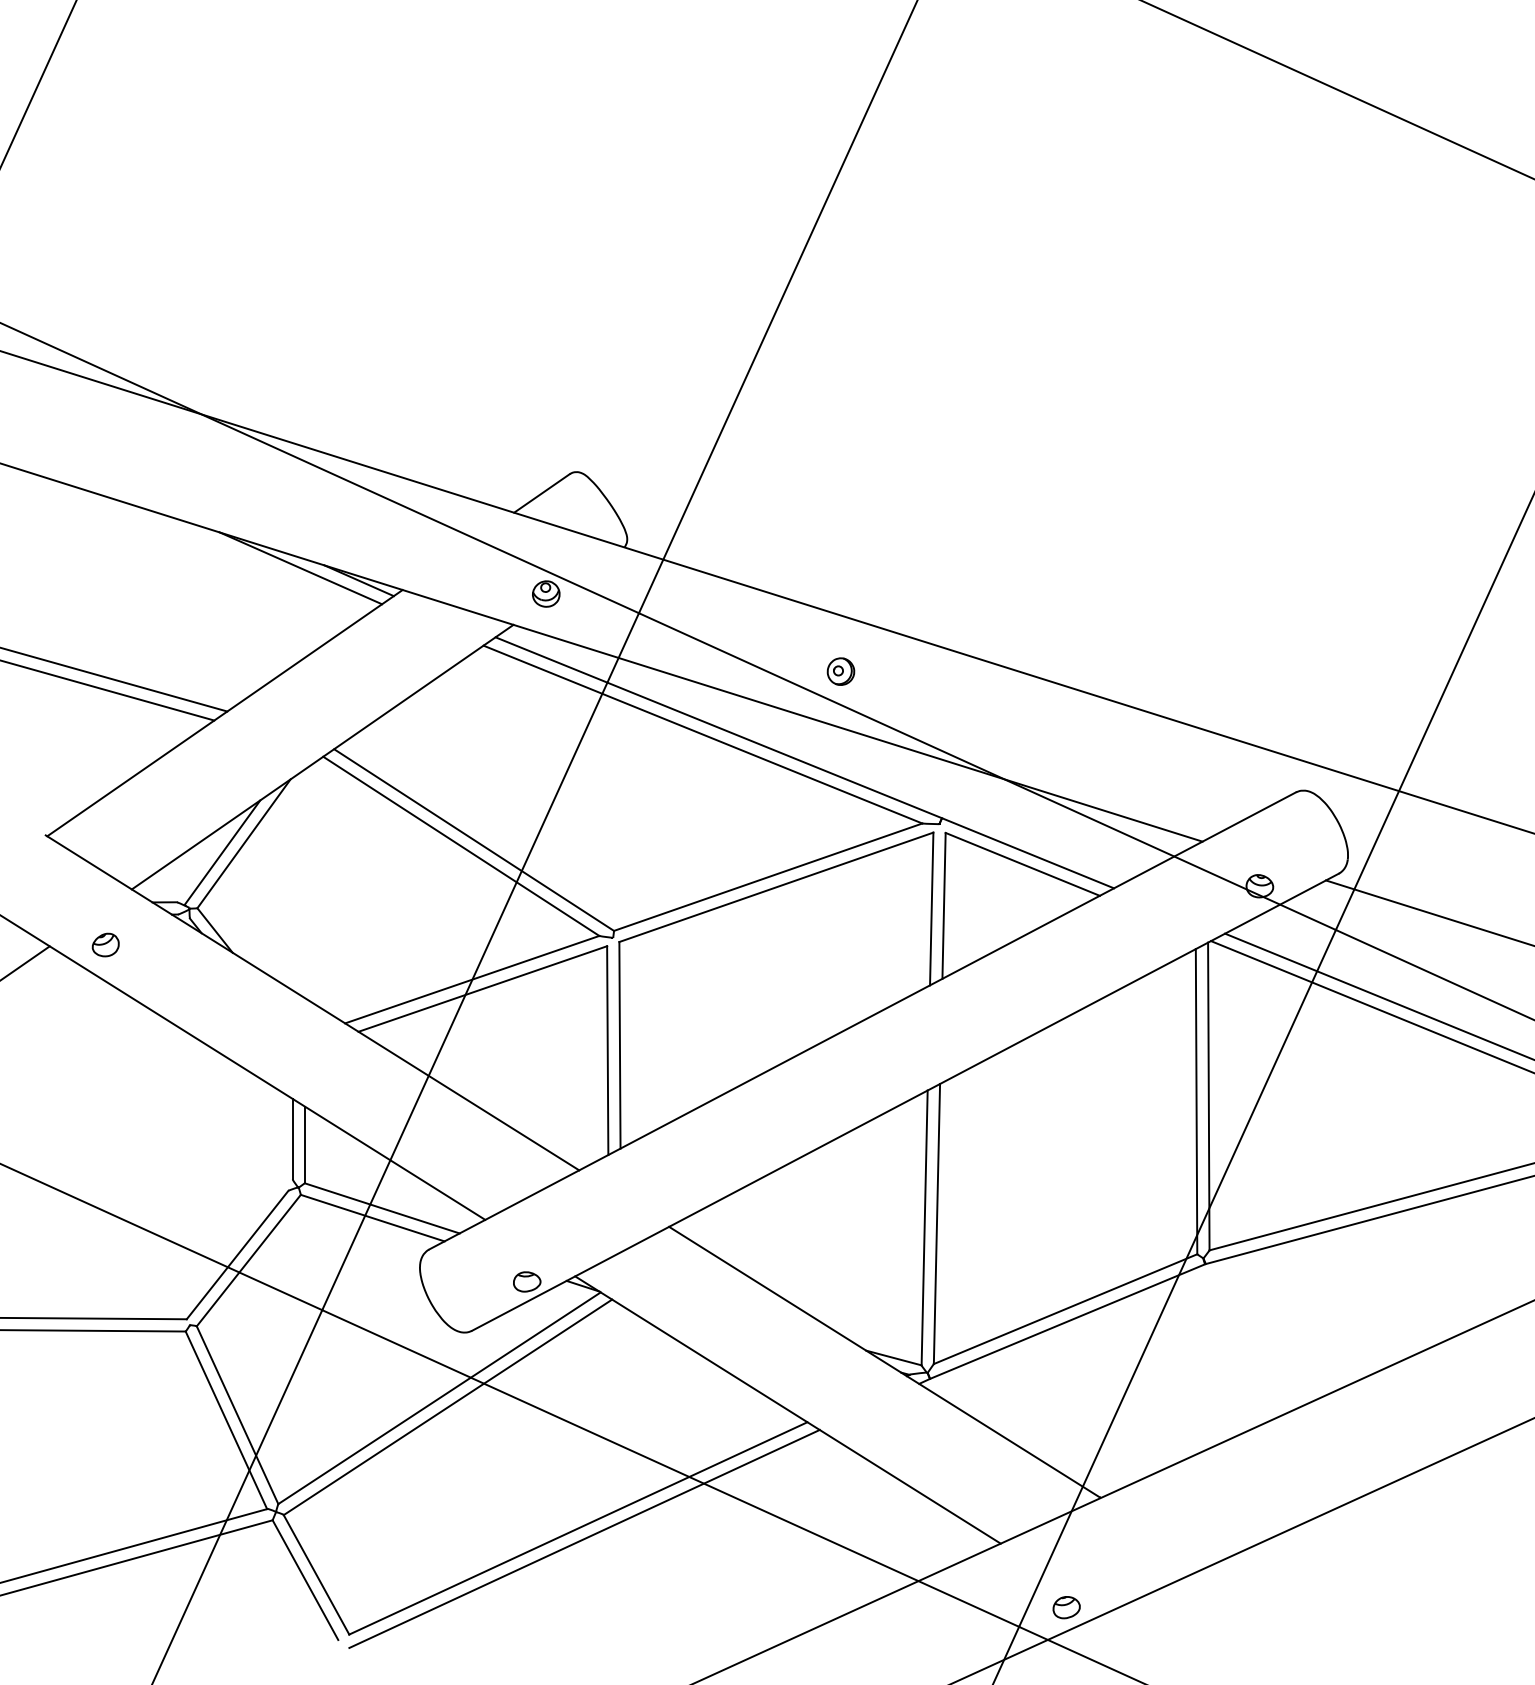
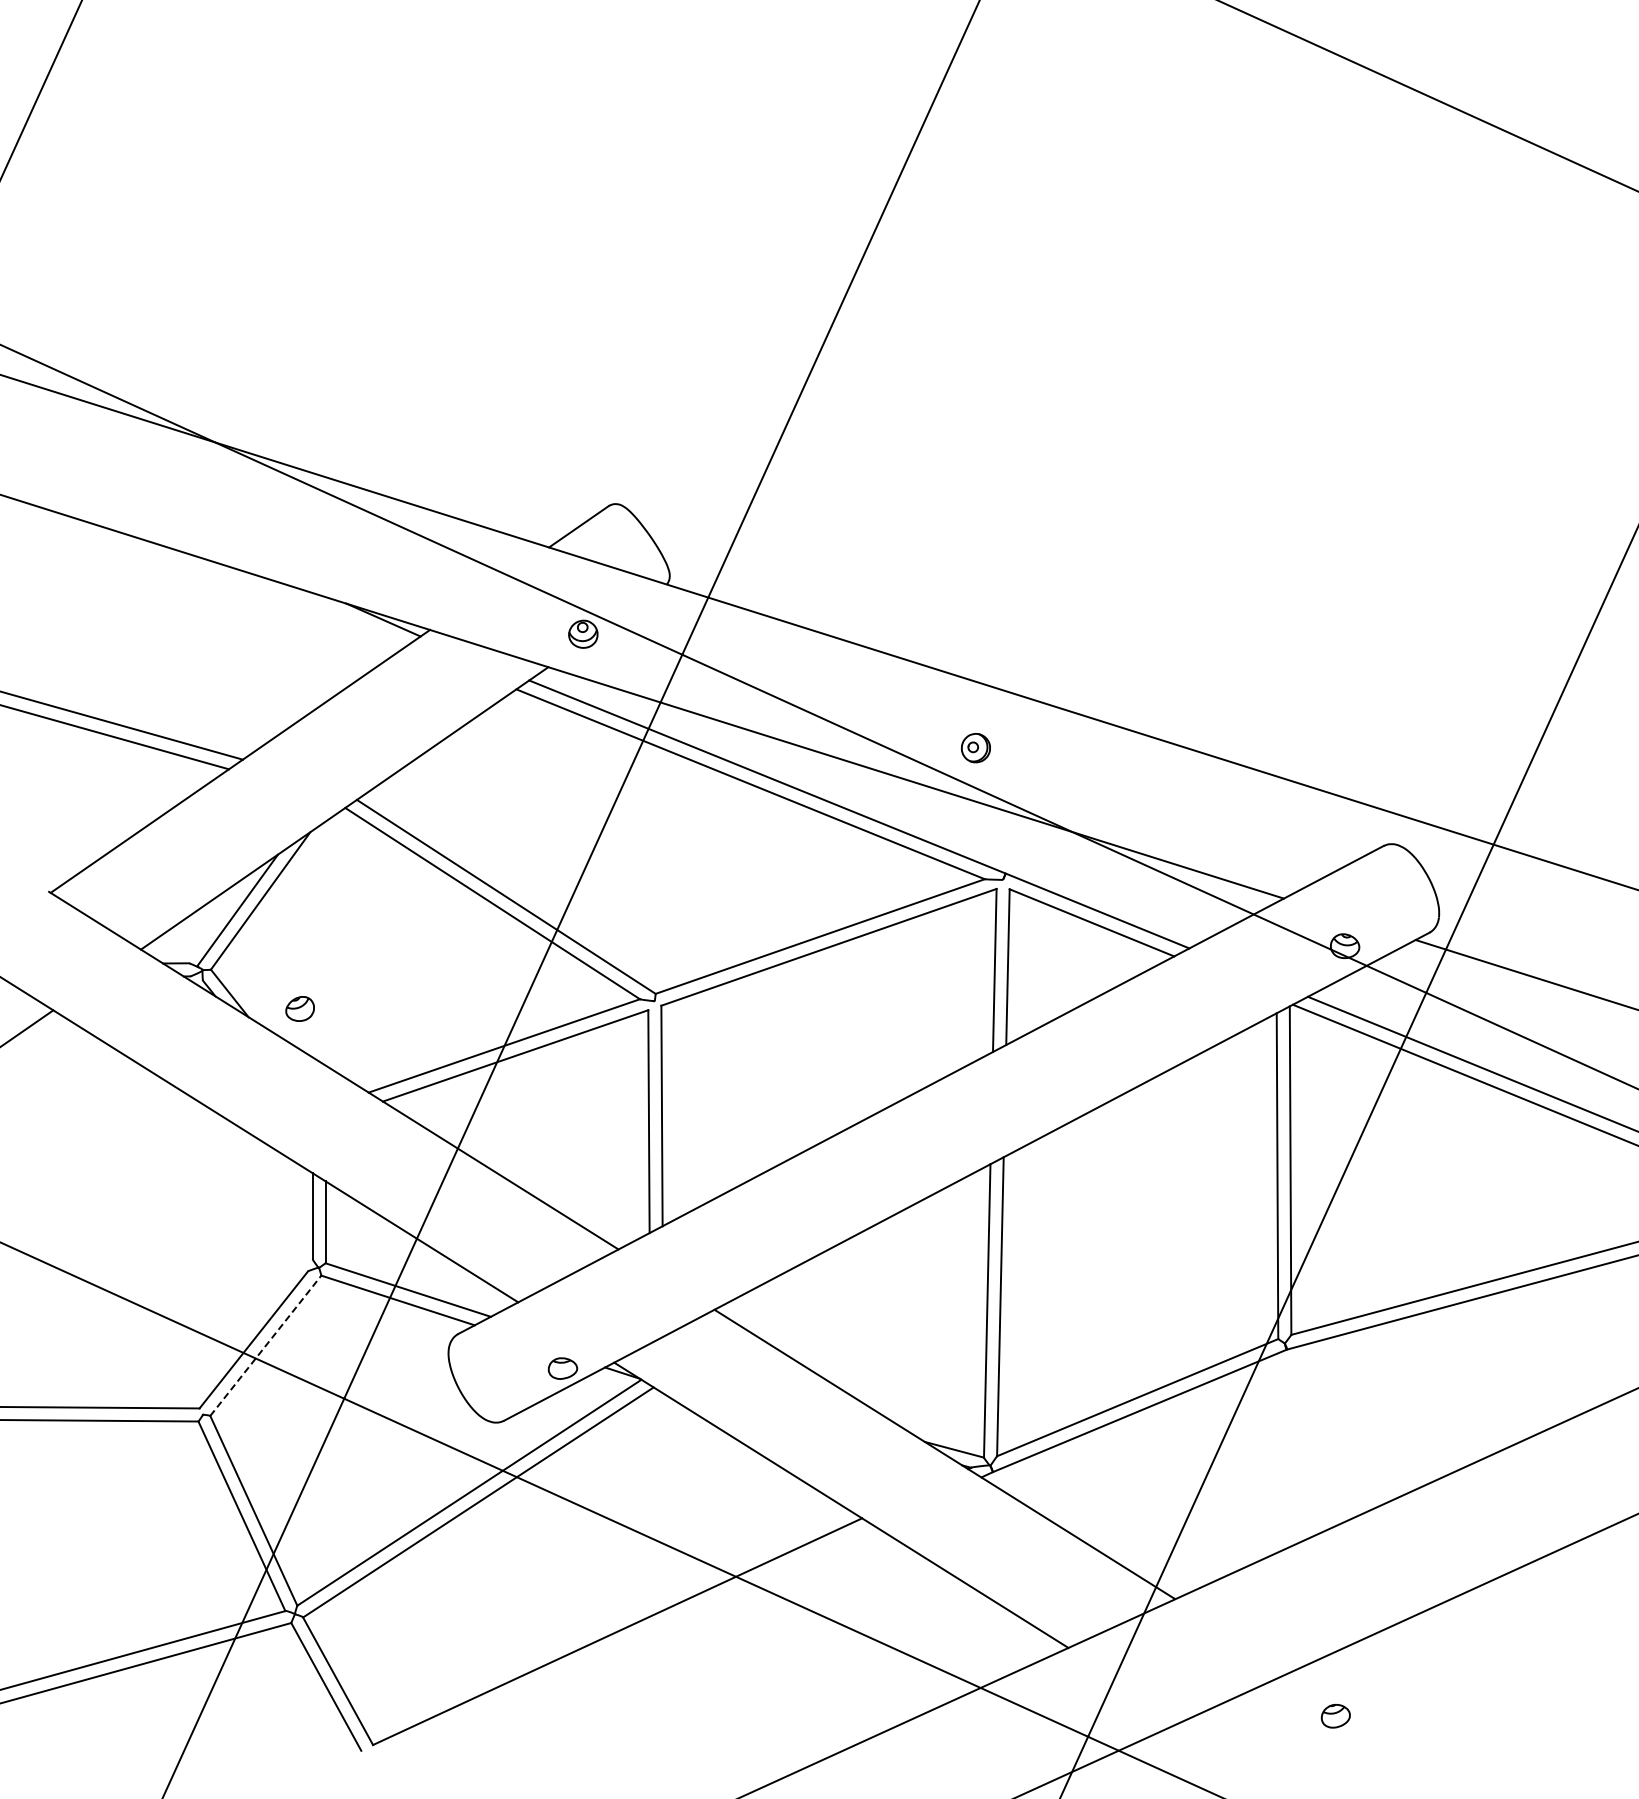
line: (300, 568) -> (321, 606), removed
part: (840, 672) -> (975, 748), moved
part: (105, 944) -> (299, 1008), moved
line: (249, 1260) -> (266, 1345), solid -> dashed
line: (584, 1538) -> (624, 1642), removed
part: (1066, 1607) -> (1335, 1716), moved

